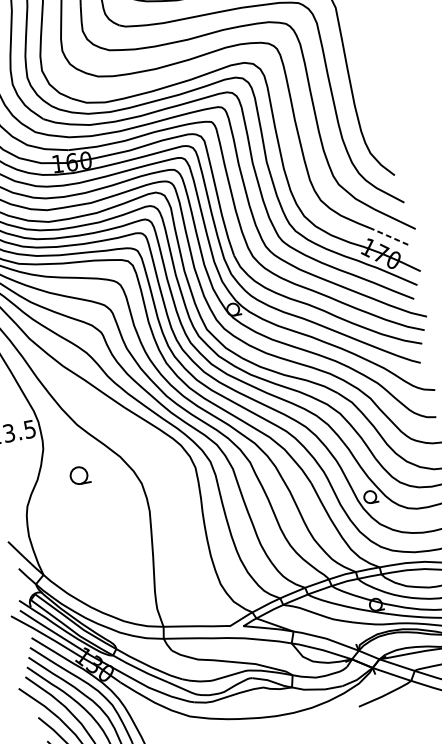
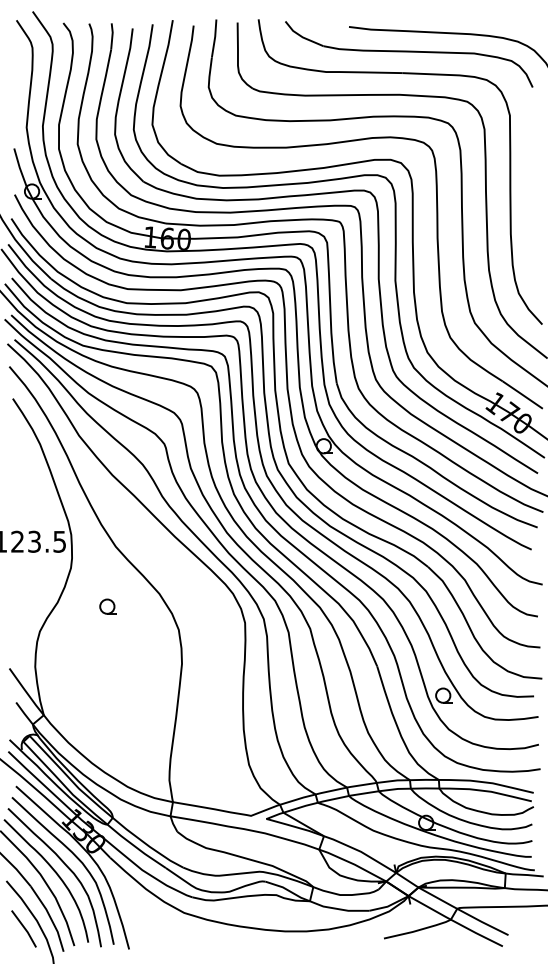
line: (388, 236) -> (521, 394), dashed -> solid
part: (79, 475) -> (107, 606), size x0.71

